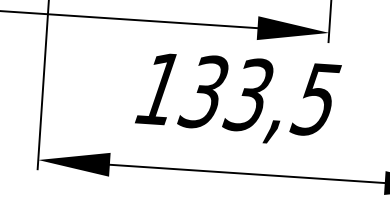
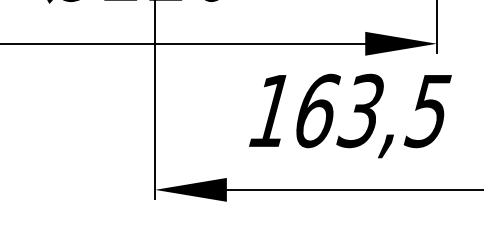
text: (203, 91) -> (315, 110), 133,5 -> 163,5

